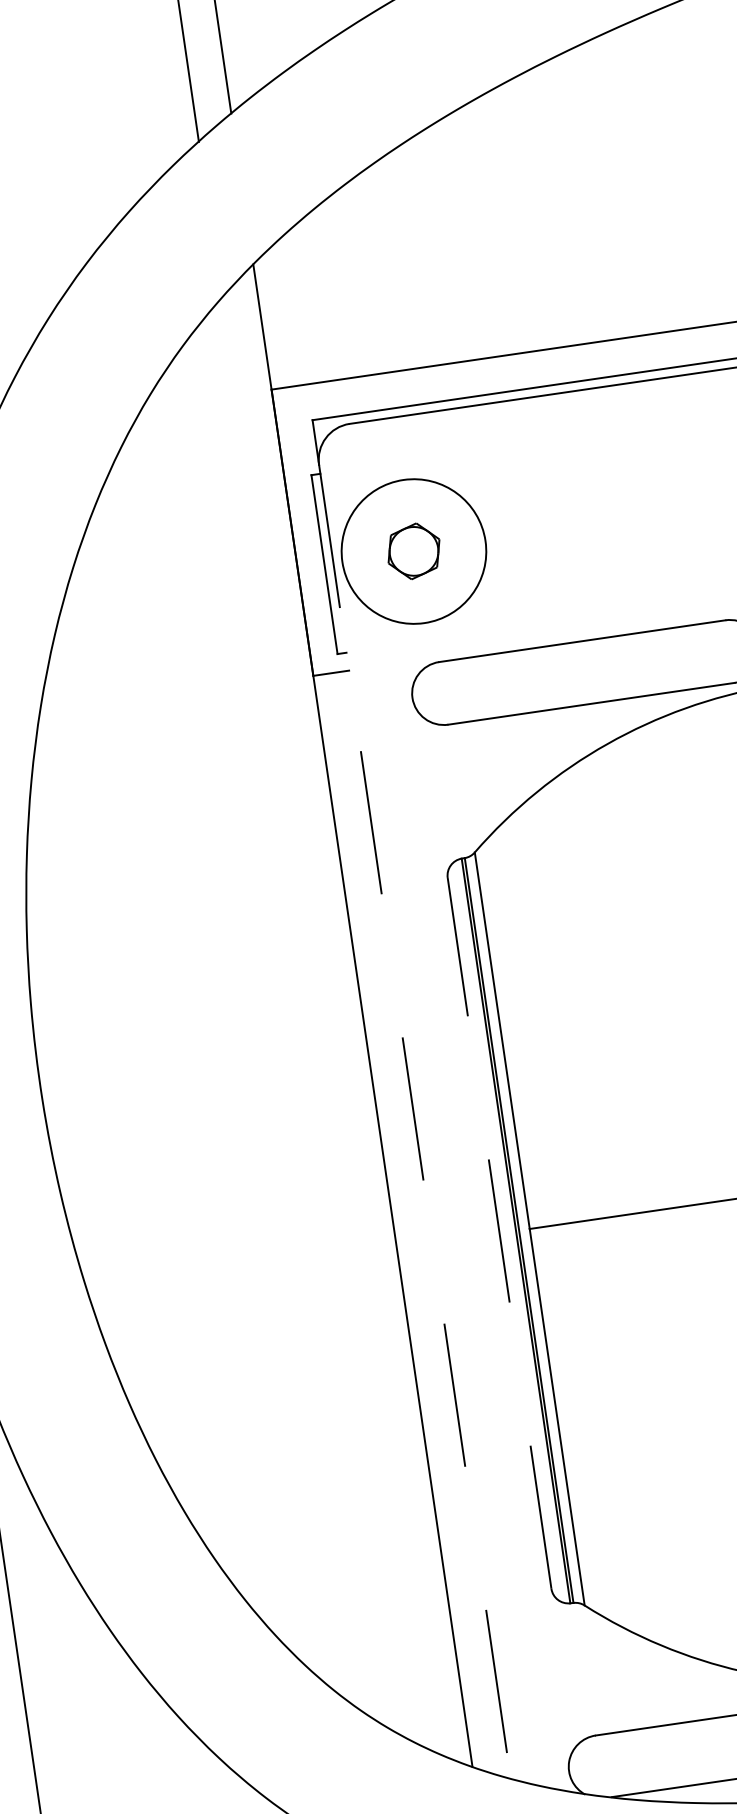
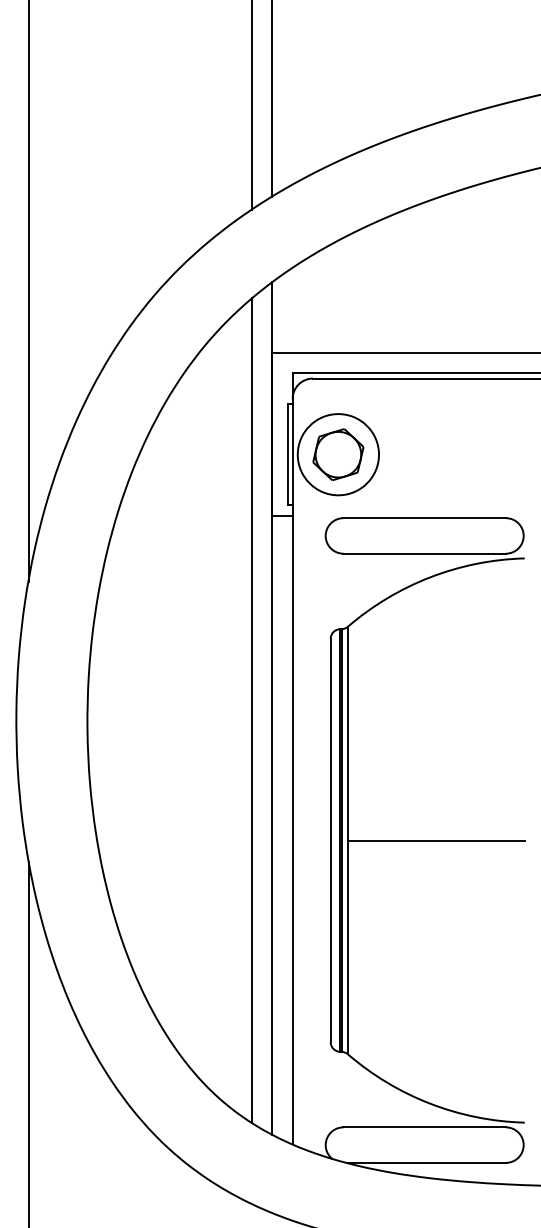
part: (414, 551) -> (338, 454), size x1.67
line: (328, 1024) -> (252, 710), added
line: (414, 1121) -> (292, 771), dashed -> solid
line: (499, 1233) -> (330, 840), dashed -> solid

